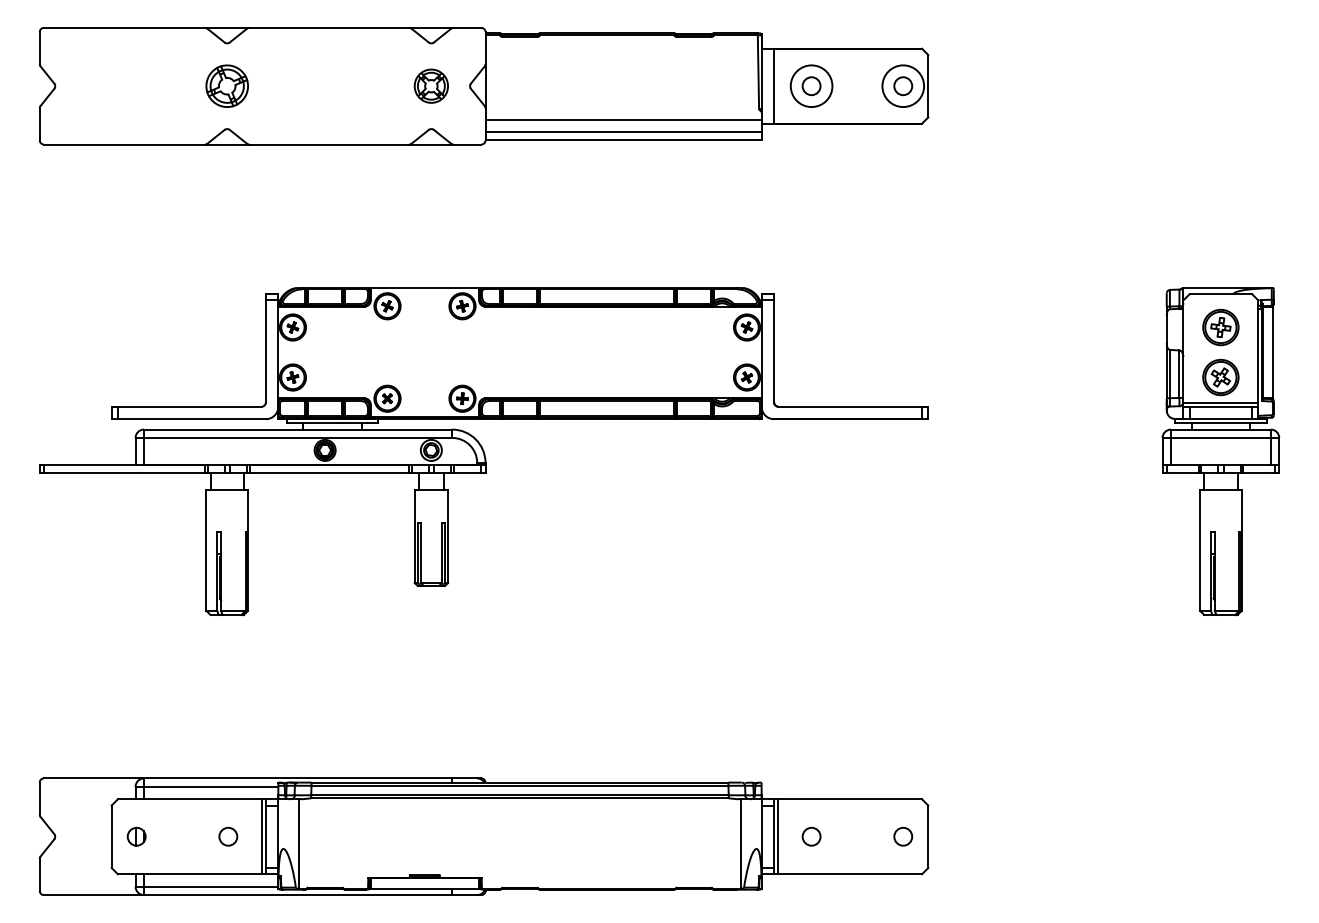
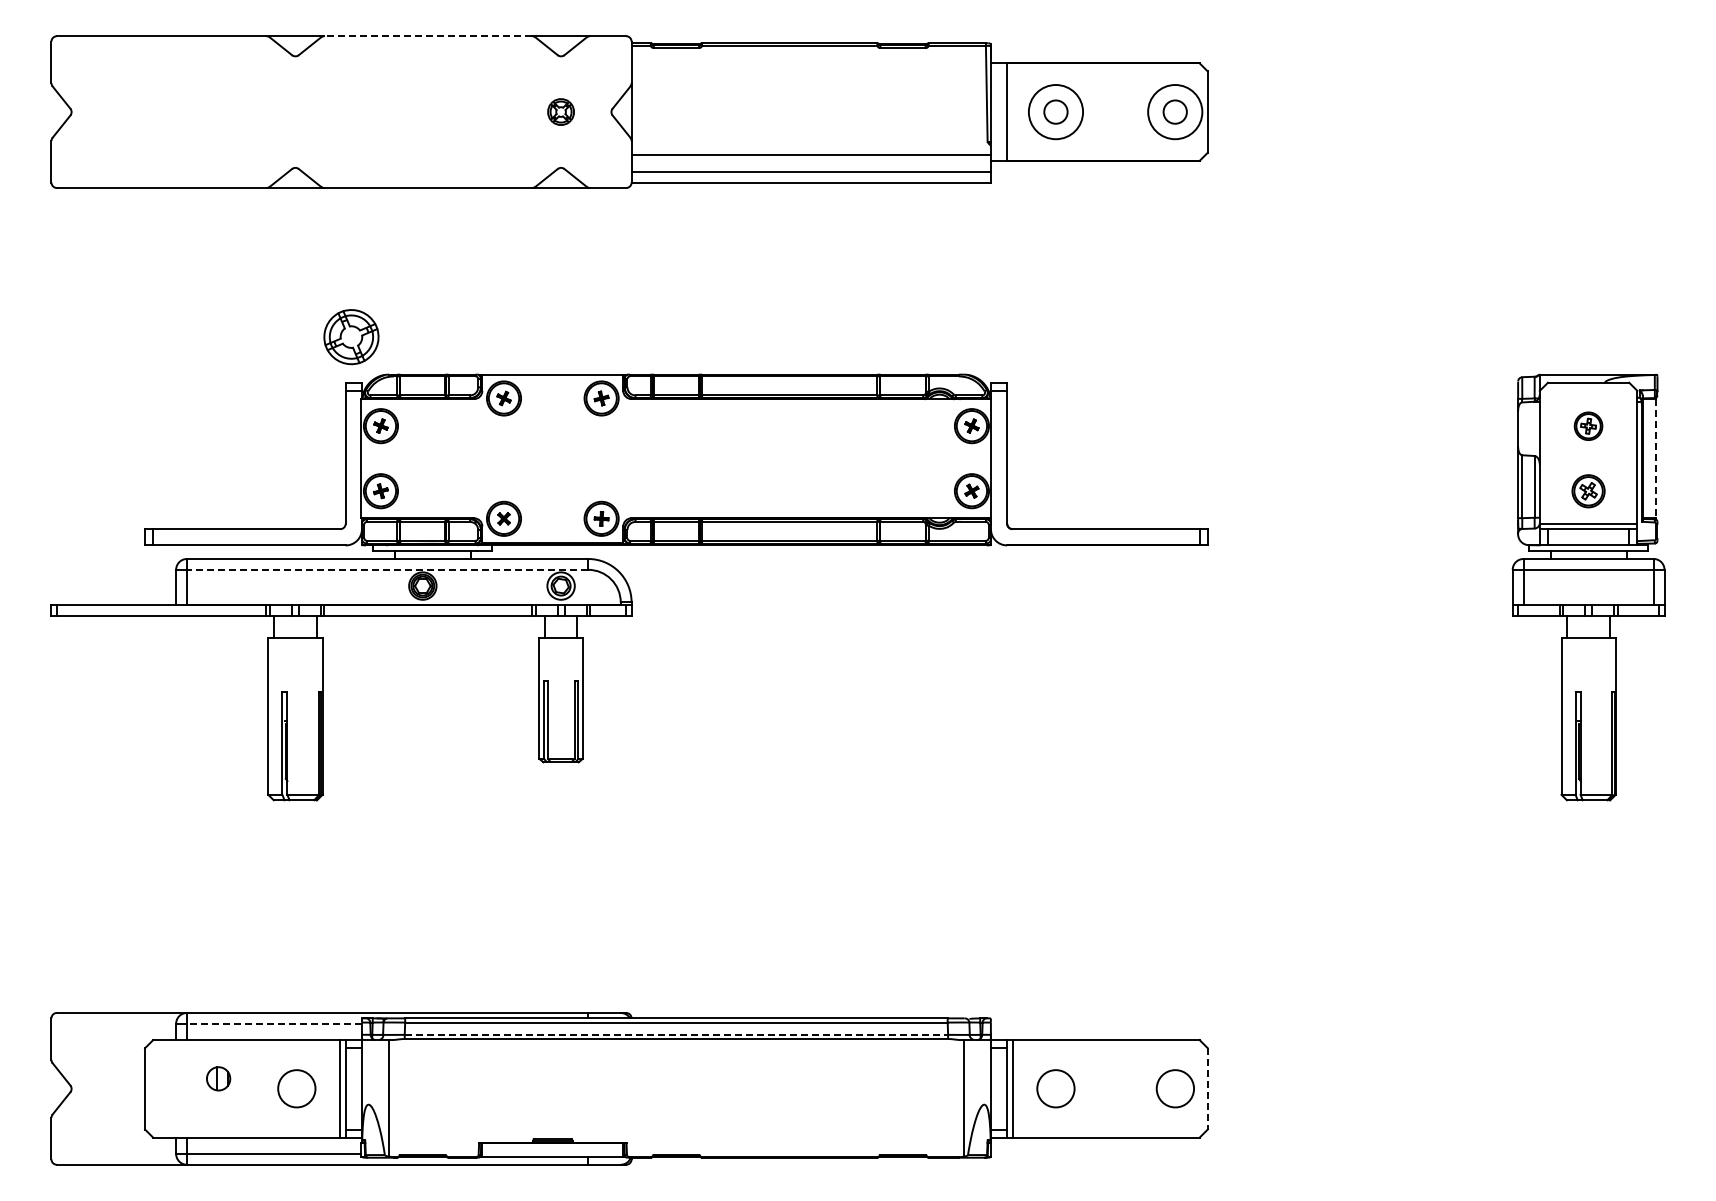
line: (329, 28) -> (428, 36), solid -> dashed
part: (430, 85) -> (560, 111), size x0.6
part: (227, 86) -> (351, 337), moved
part: (1220, 327) -> (1588, 426), size x0.6
line: (1273, 352) -> (1656, 458), solid -> dashed
part: (1220, 377) -> (1588, 491), size x0.7
line: (297, 437) -> (387, 569), solid -> dashed
line: (210, 786) -> (273, 1023), solid -> dashed
line: (520, 794) -> (676, 1034), solid -> dashed
part: (136, 836) -> (218, 1078), moved
circle: (228, 836) -> (296, 1088), size x1.6
circle: (811, 836) -> (1055, 1088), size x1.6
circle: (902, 836) -> (1174, 1088), size x1.6
line: (928, 836) -> (1207, 1088), solid -> dashed

